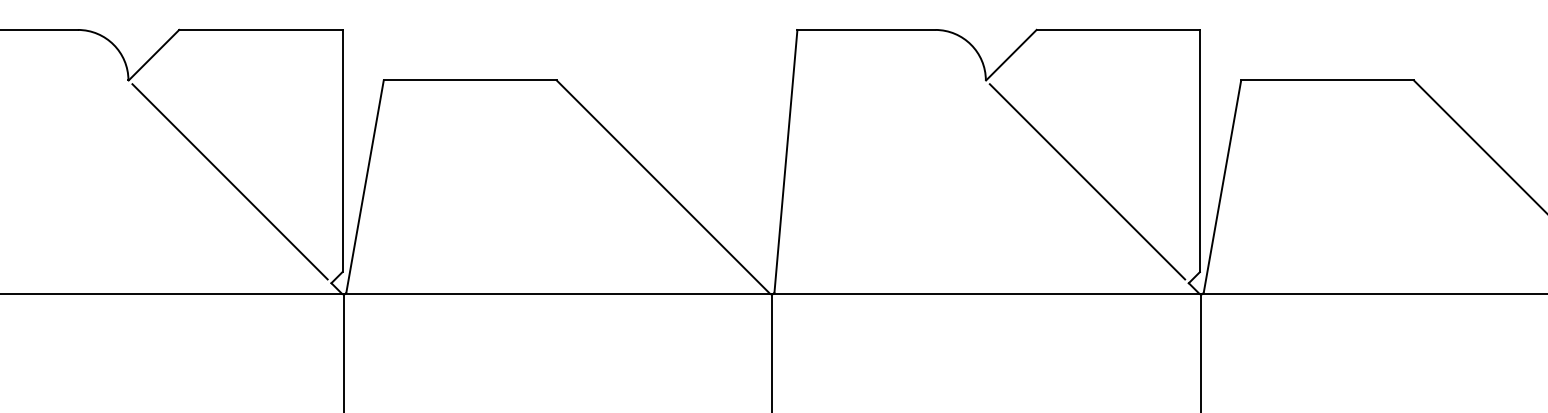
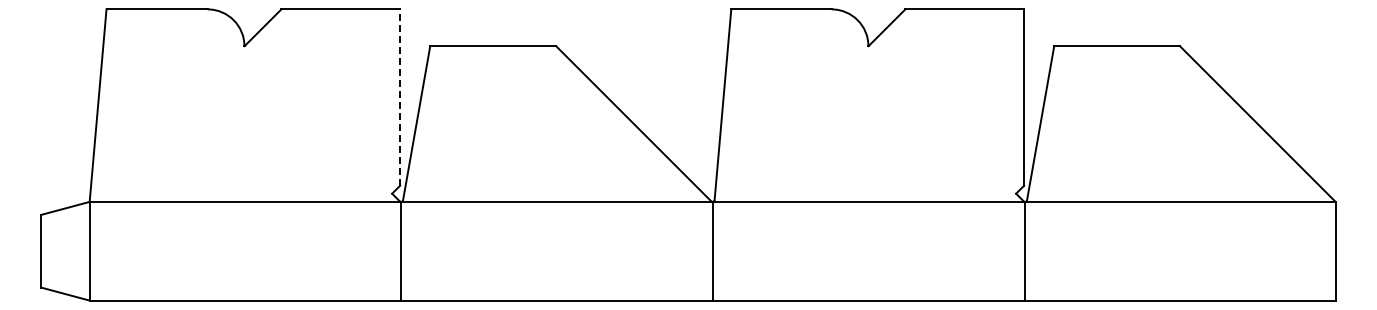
line: (342, 151) -> (400, 97), solid -> dashed
line: (230, 181) -> (318, 119), removed
line: (1087, 181) -> (942, 119), removed

